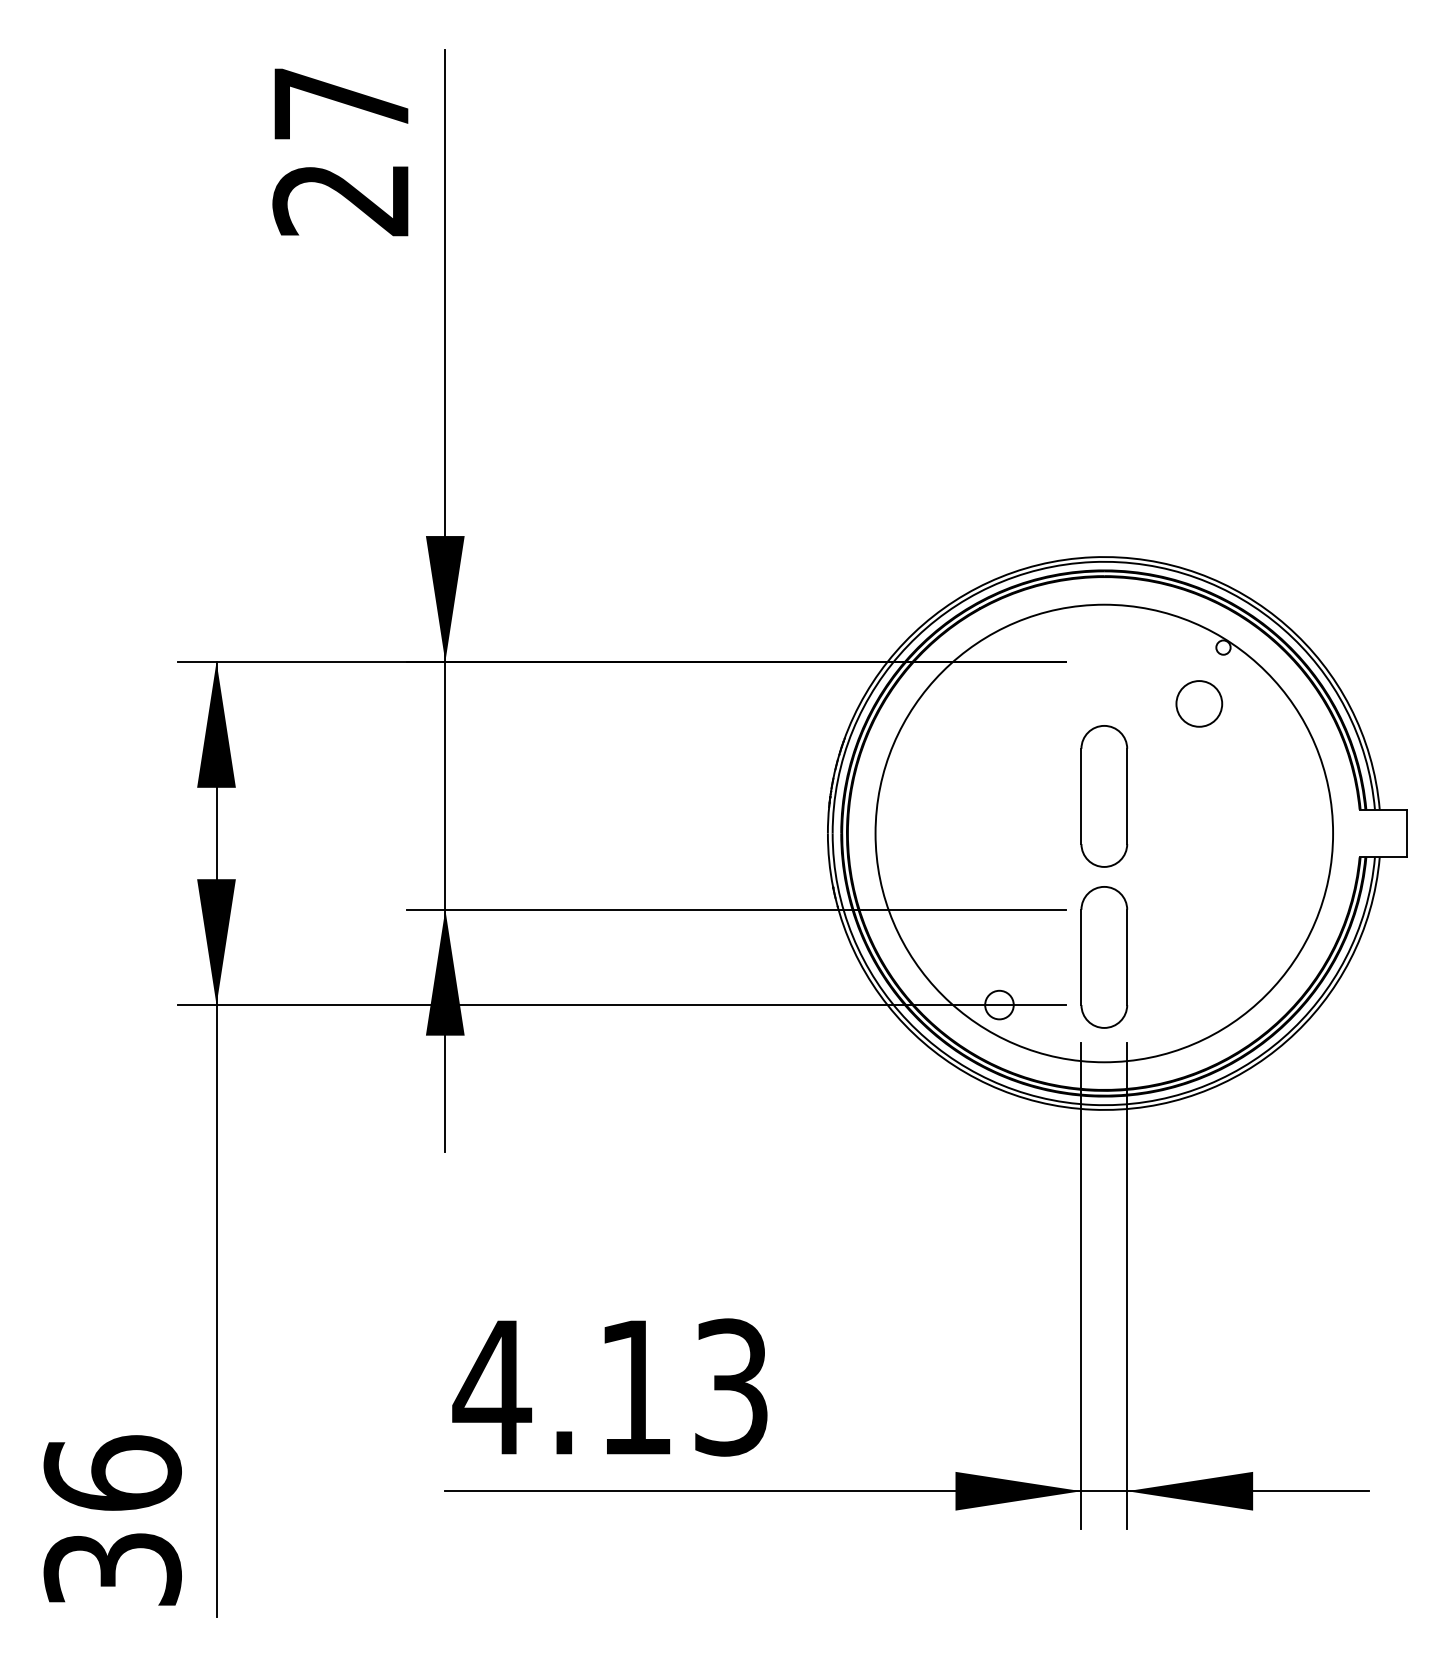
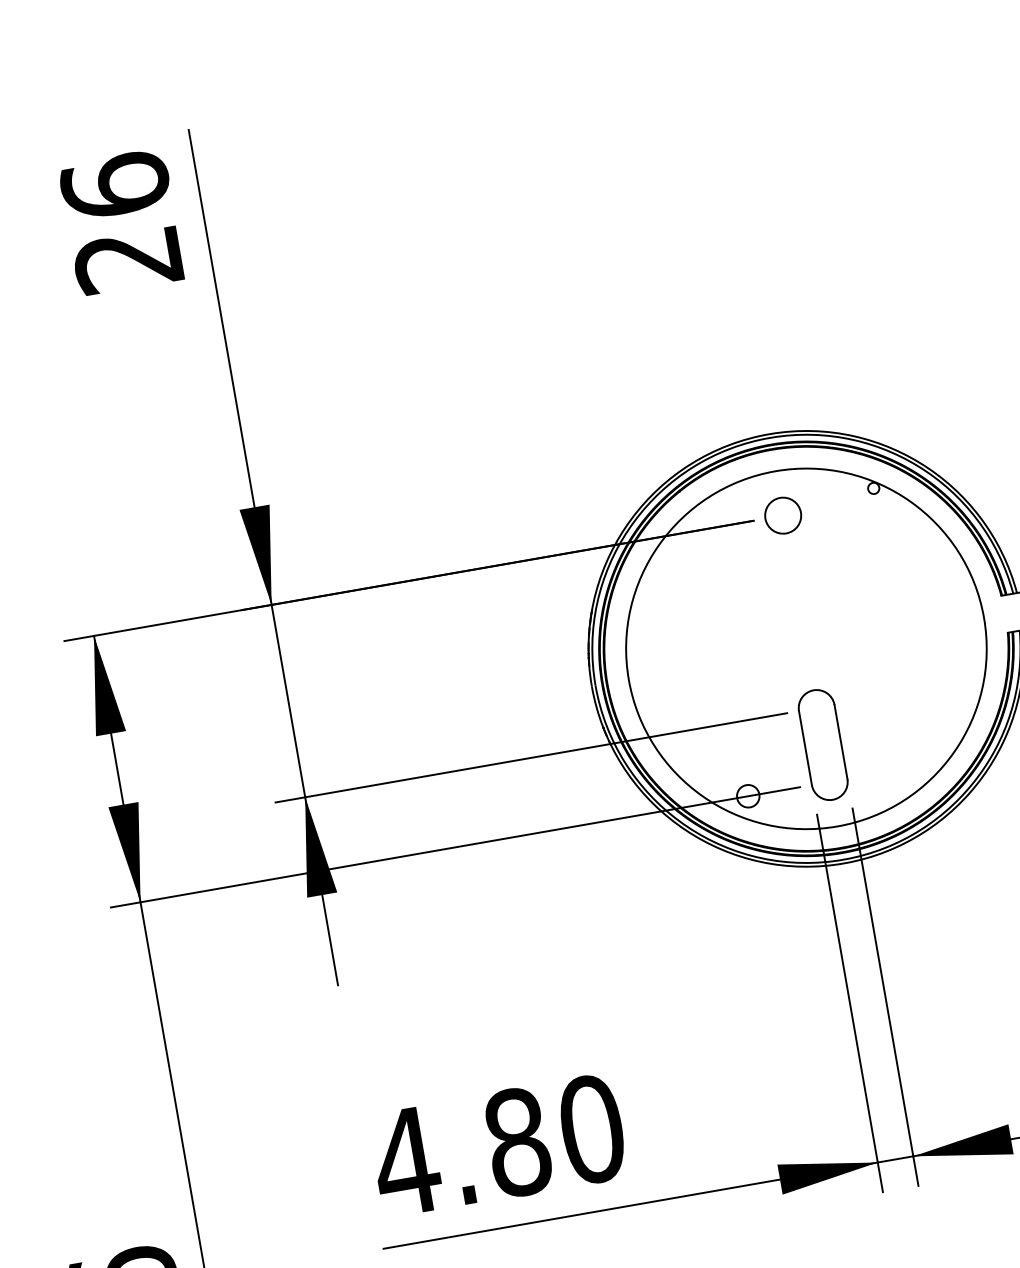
text: (341, 102) -> (115, 184), 27 -> 26
circle: (1199, 703) -> (783, 515), moved
part: (1104, 796) -> (801, 620), removed
text: (683, 1387) -> (554, 1135), 4.13 -> 4.80

